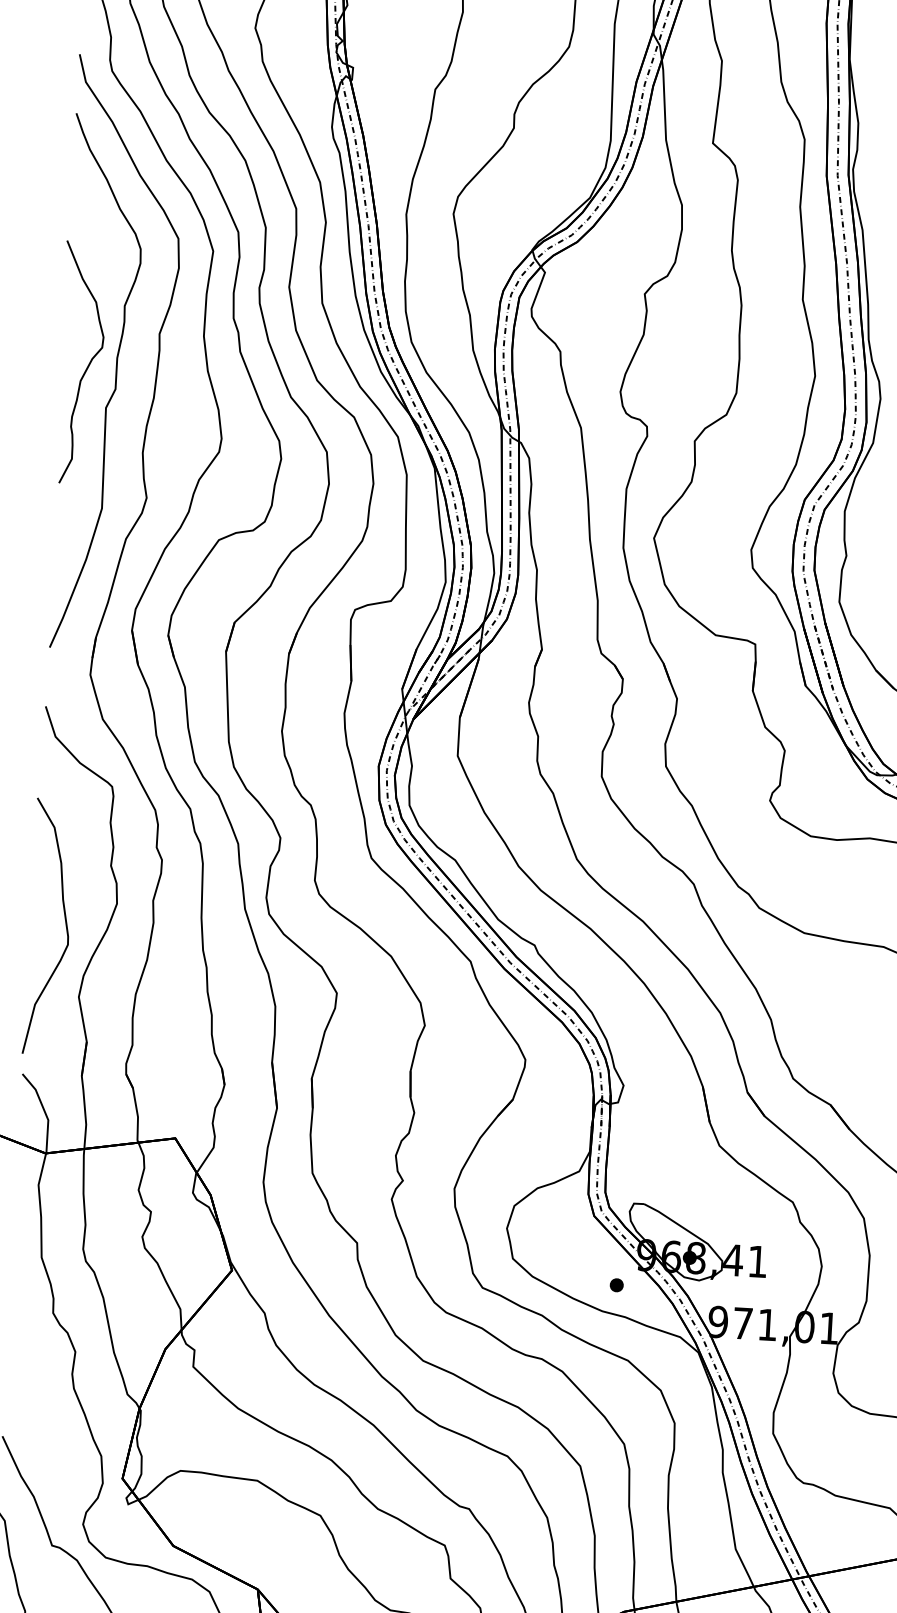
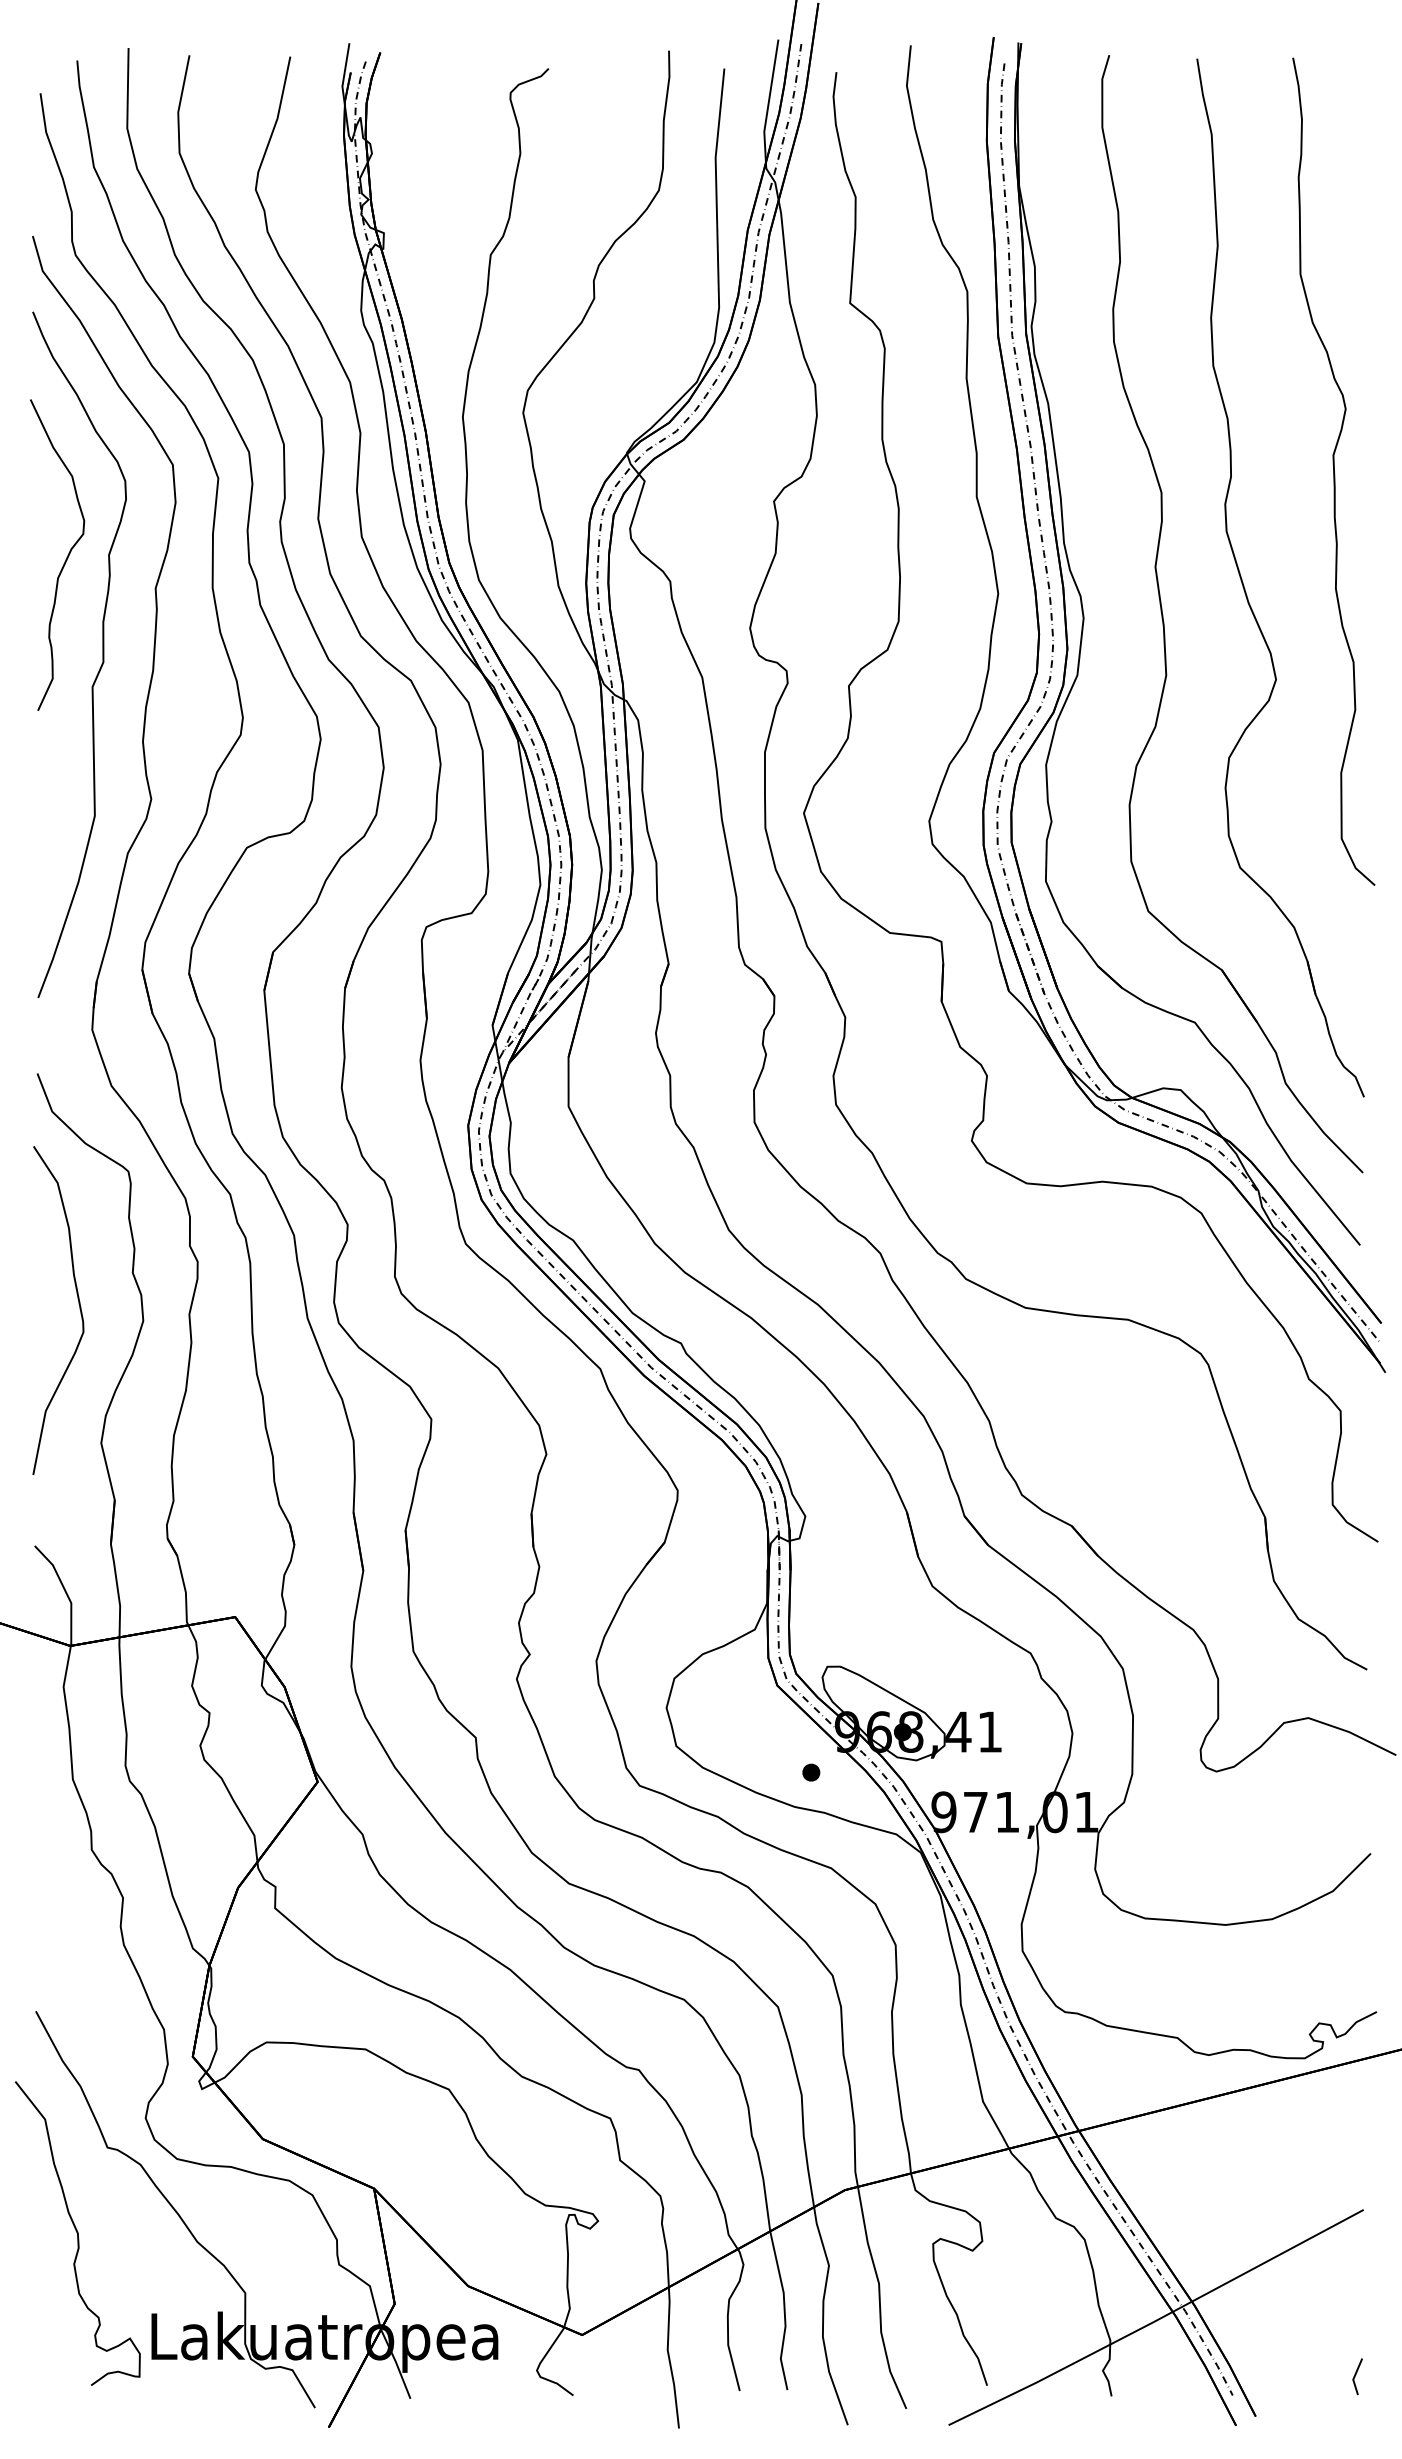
curve: (87, 366) -> (65, 559), moved
curve: (65, 923) -> (78, 1304), moved

